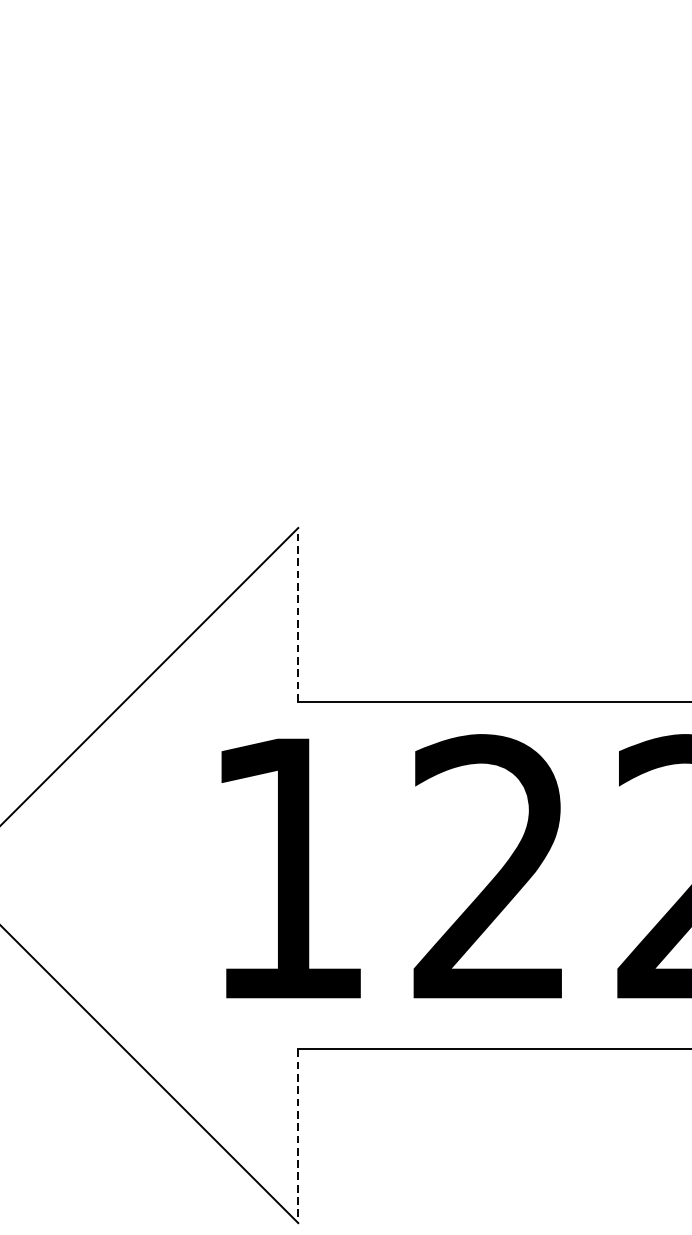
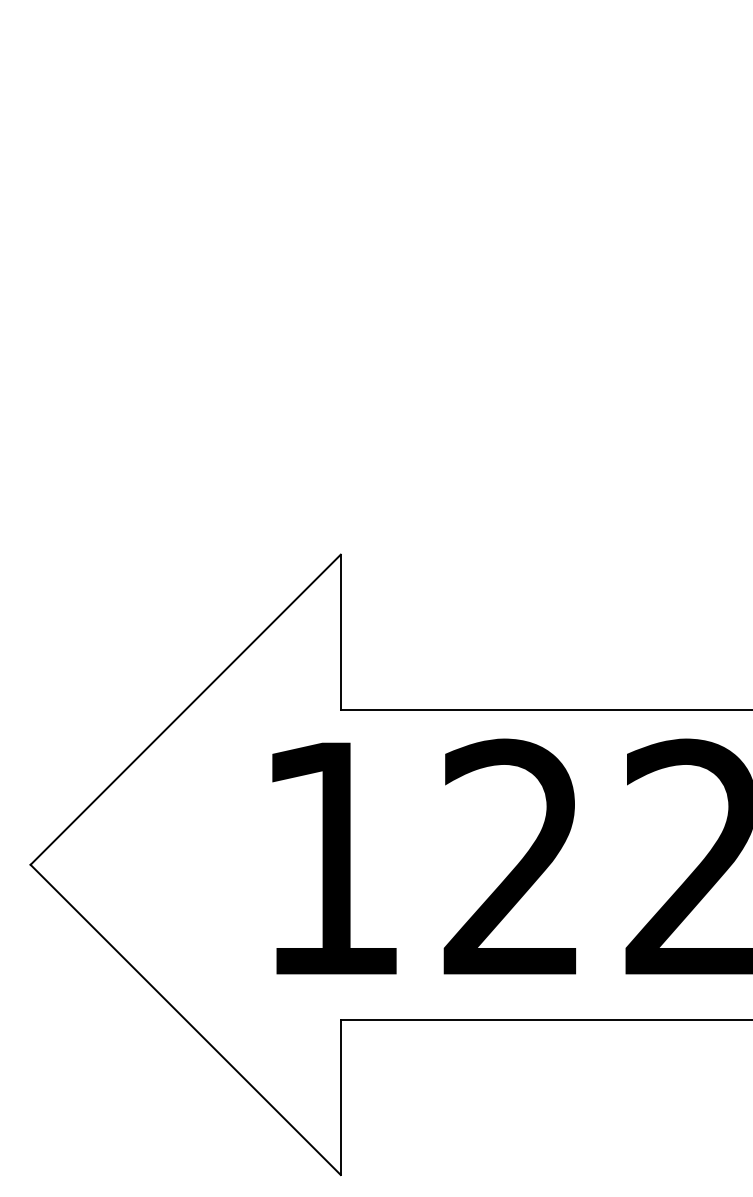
line: (297, 615) -> (340, 632), dashed -> solid
line: (297, 1136) -> (340, 1097), dashed -> solid

